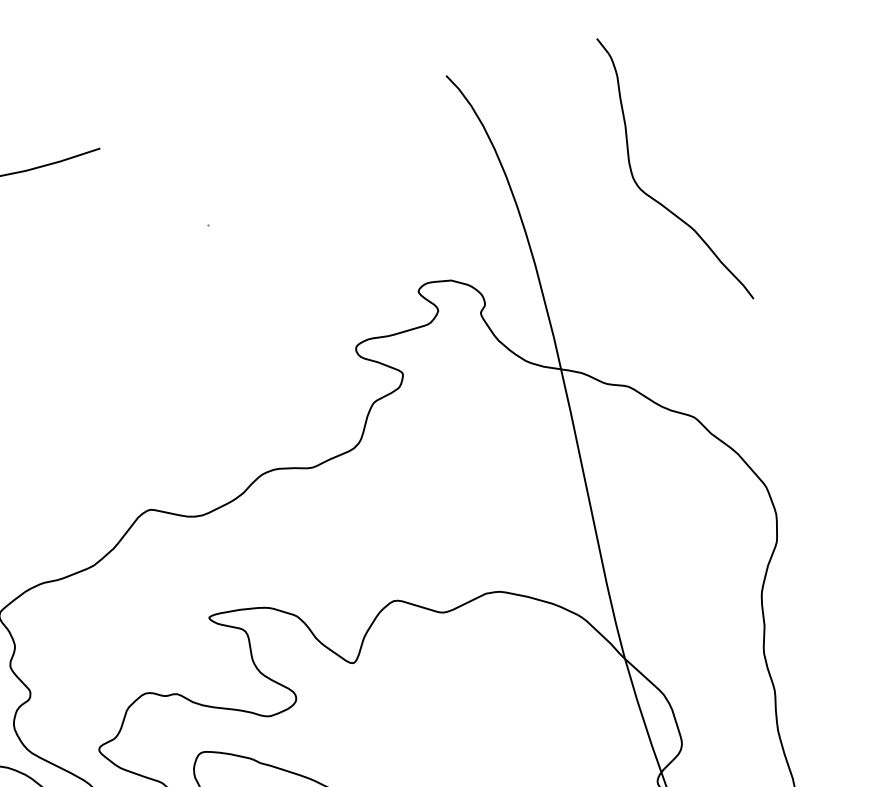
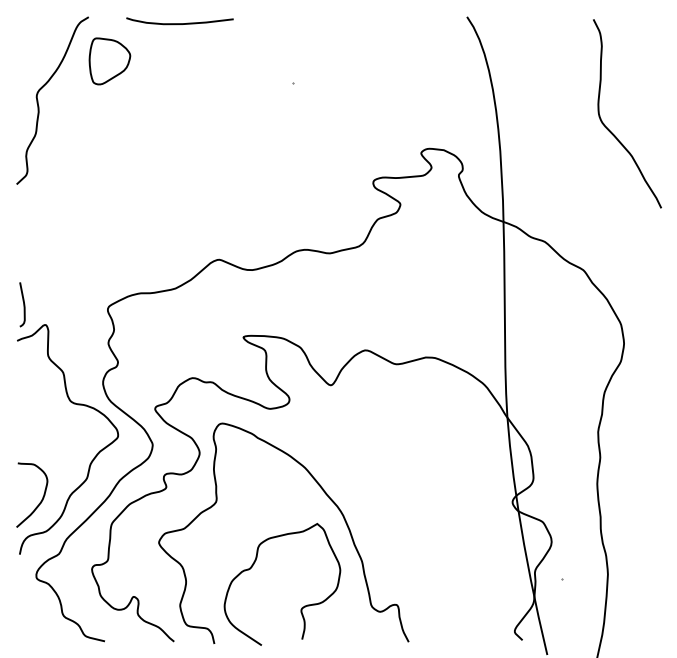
curve: (655, 198) -> (610, 130), moved

